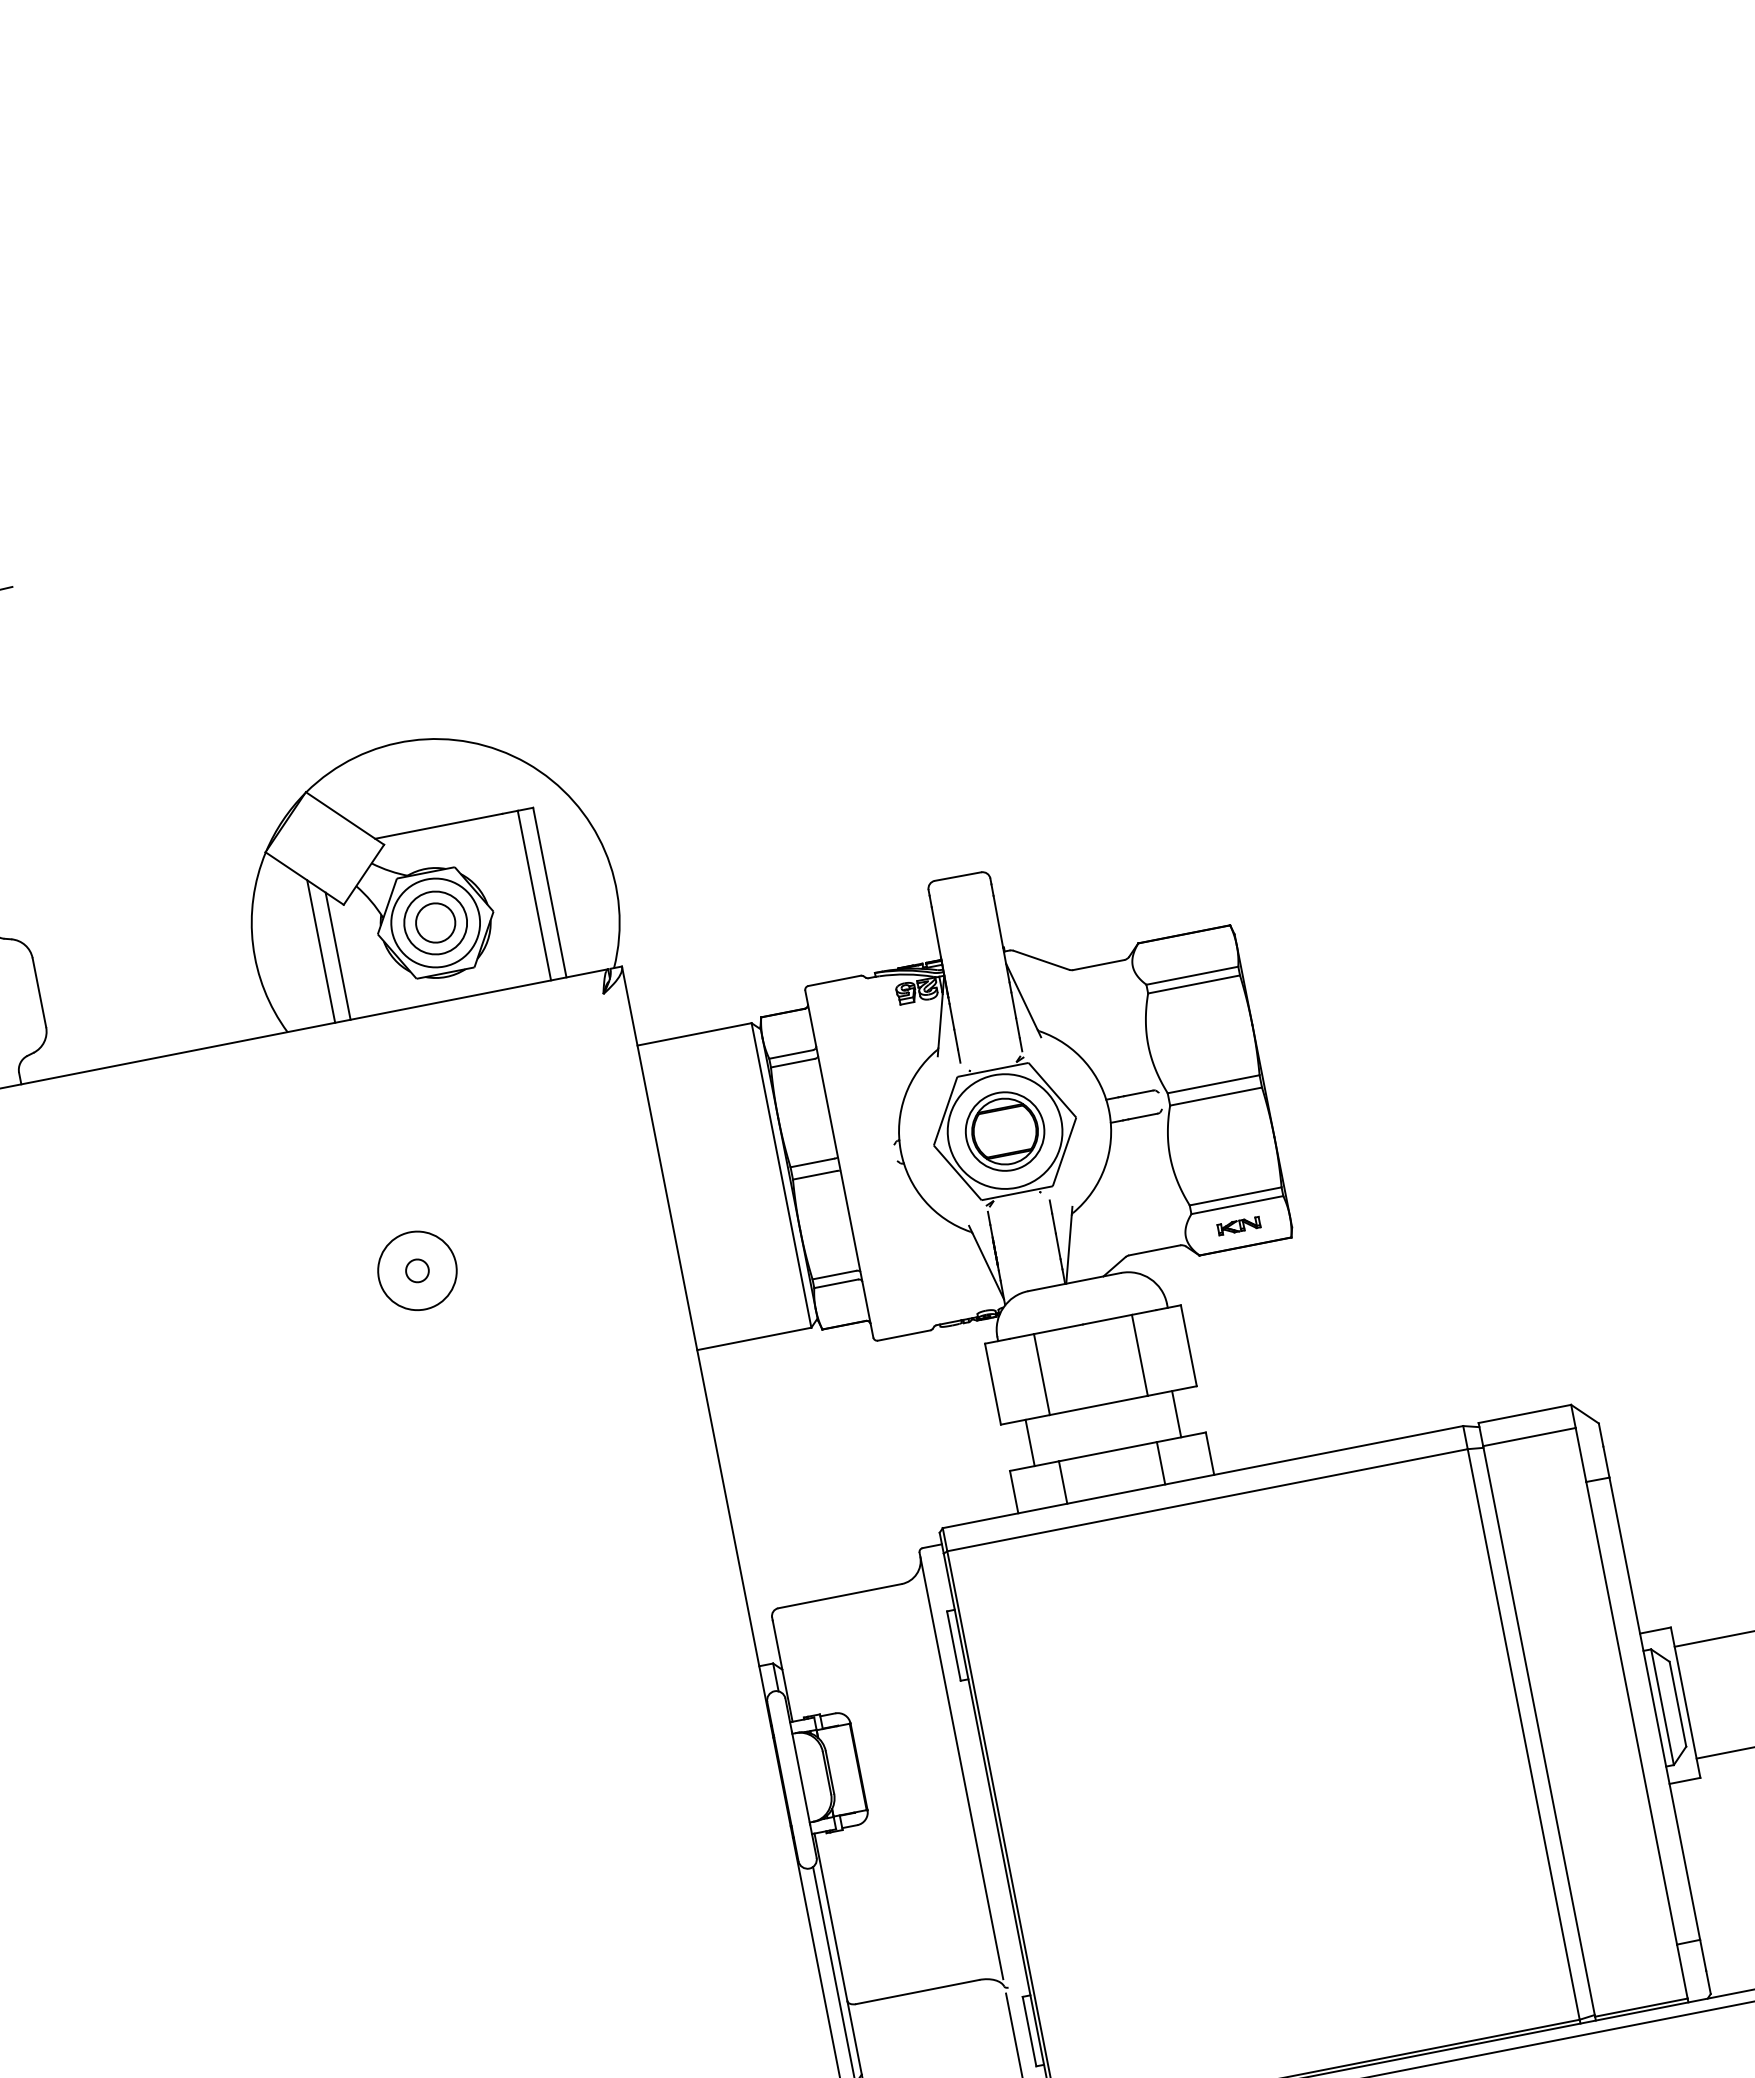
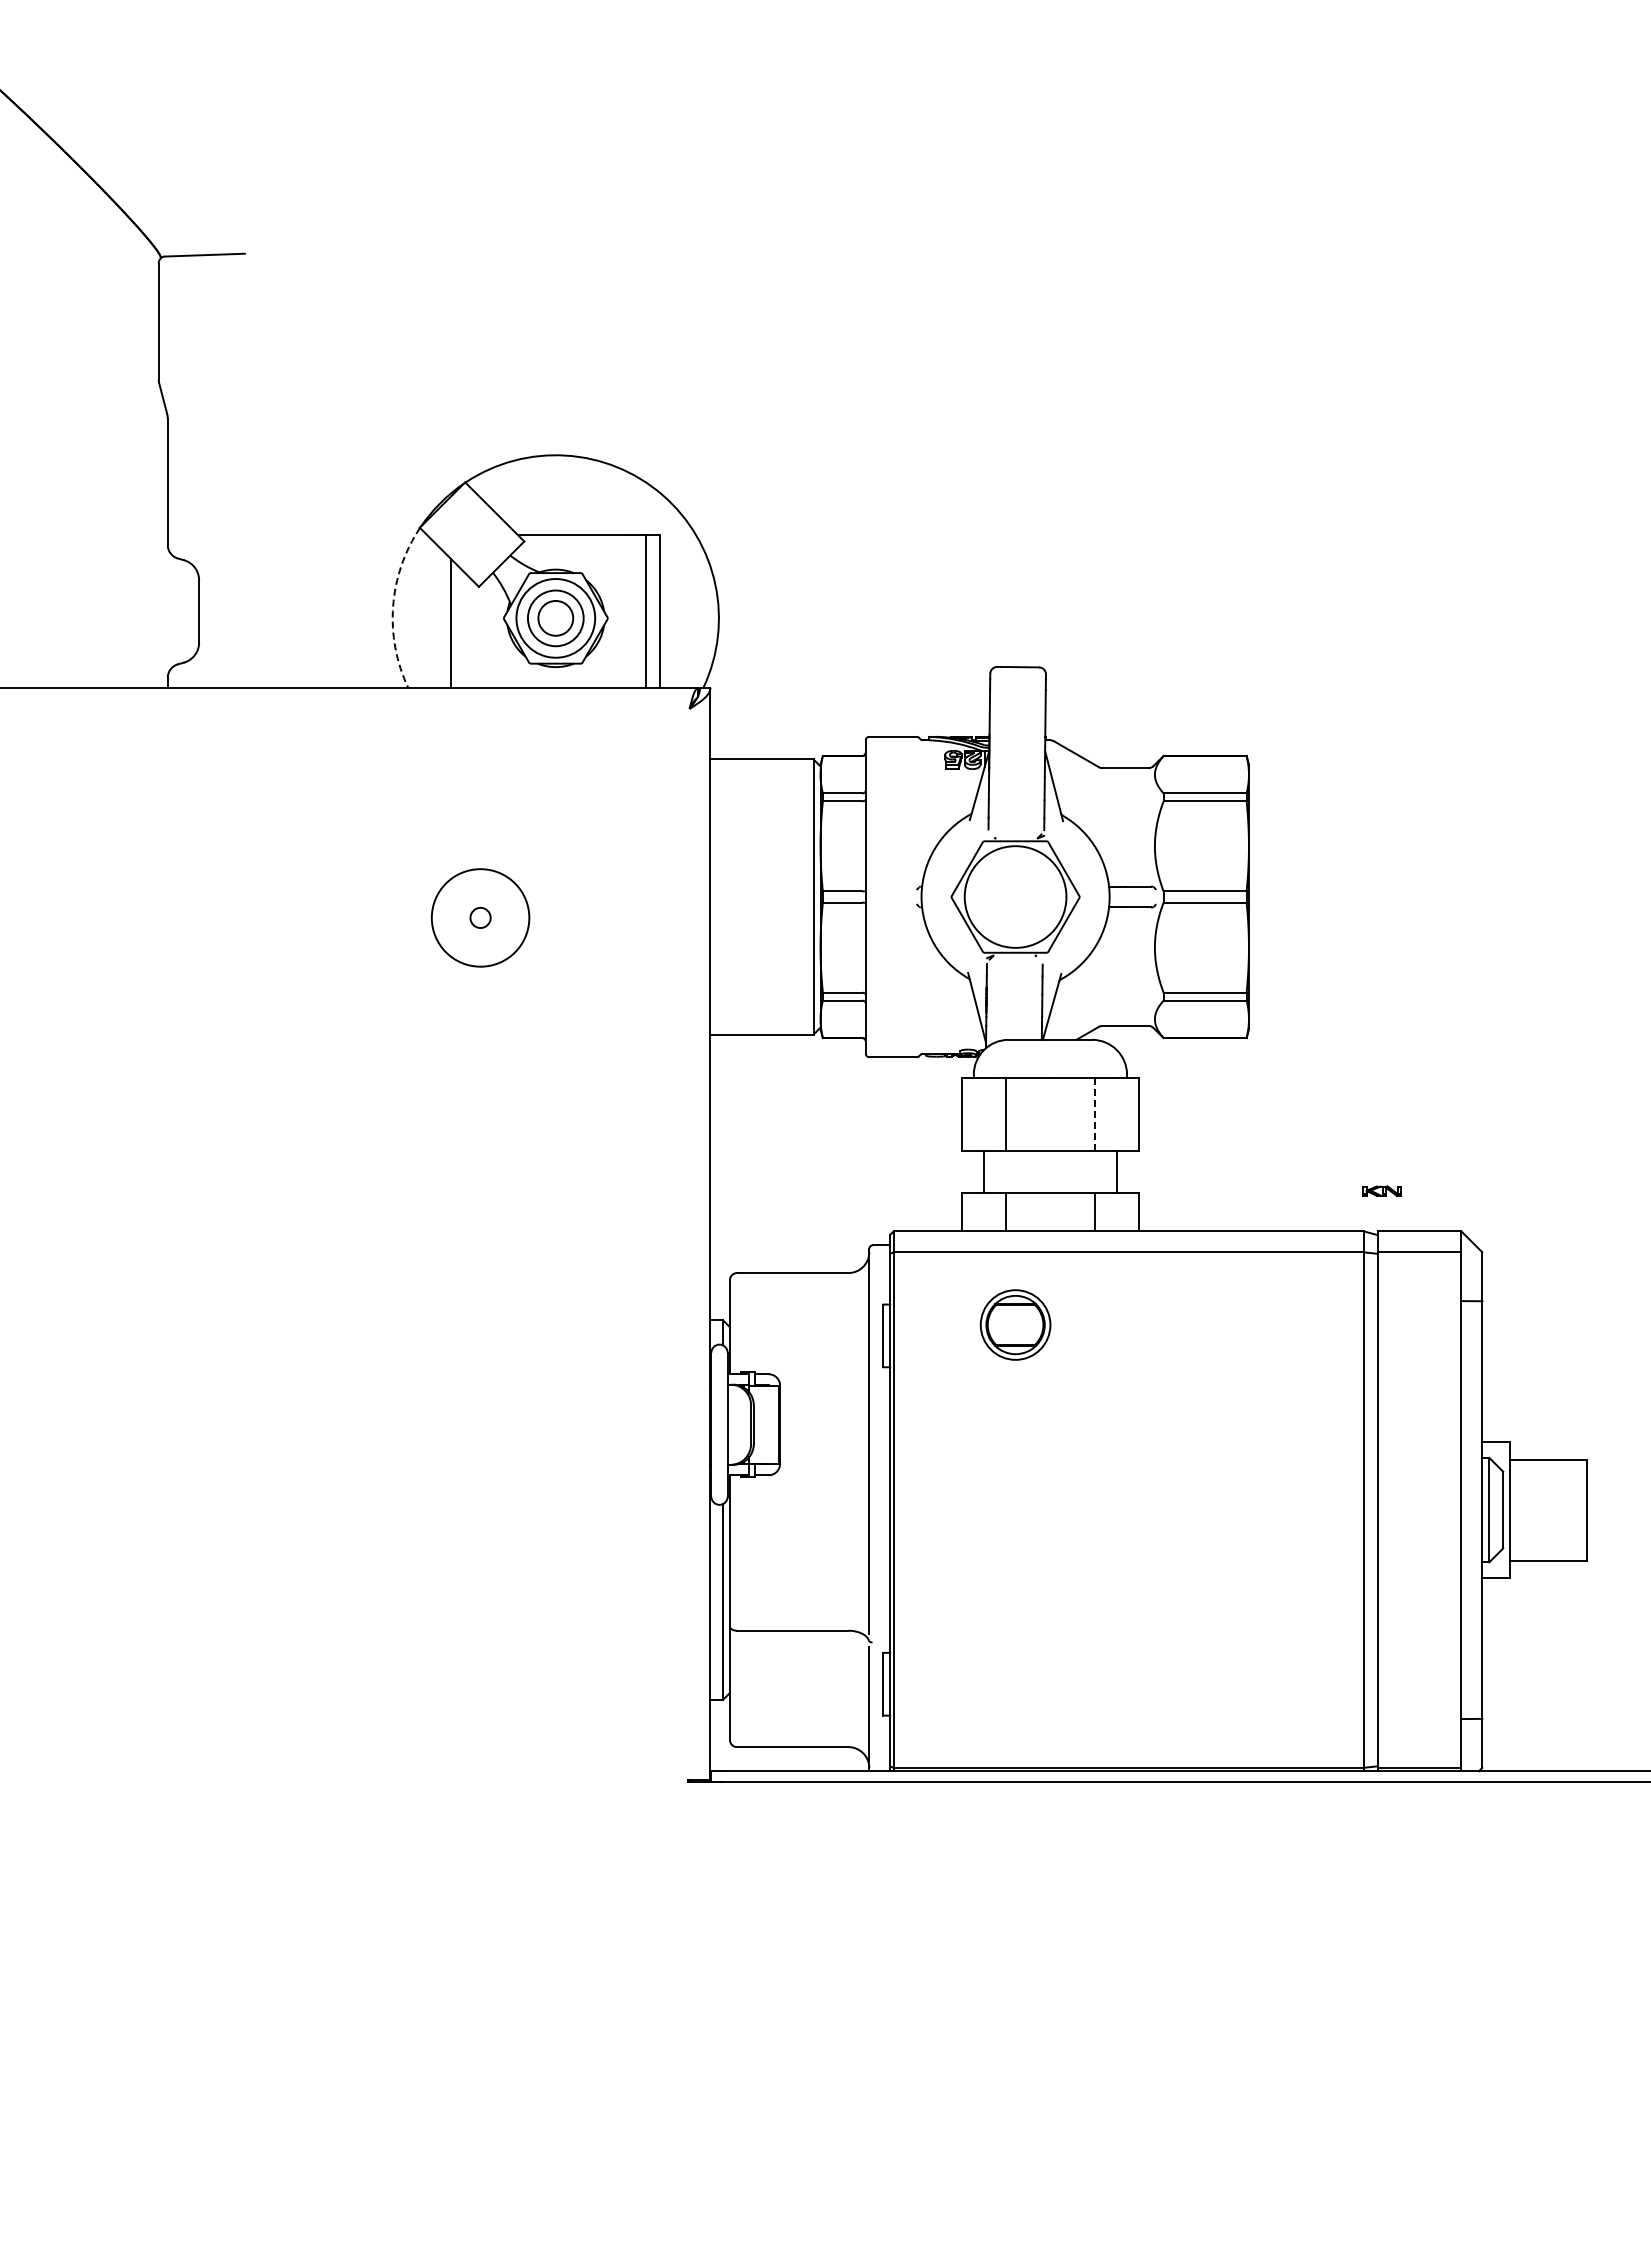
arc: (253, 945) -> (393, 606), solid -> dashed
line: (338, 956) -> (465, 630), removed
part: (1004, 1131) -> (1015, 1324), moved
part: (1238, 1225) -> (1381, 1190), moved
circle: (417, 1270) -> (480, 917), size x1.4
line: (1139, 1355) -> (1094, 1114), solid -> dashed

